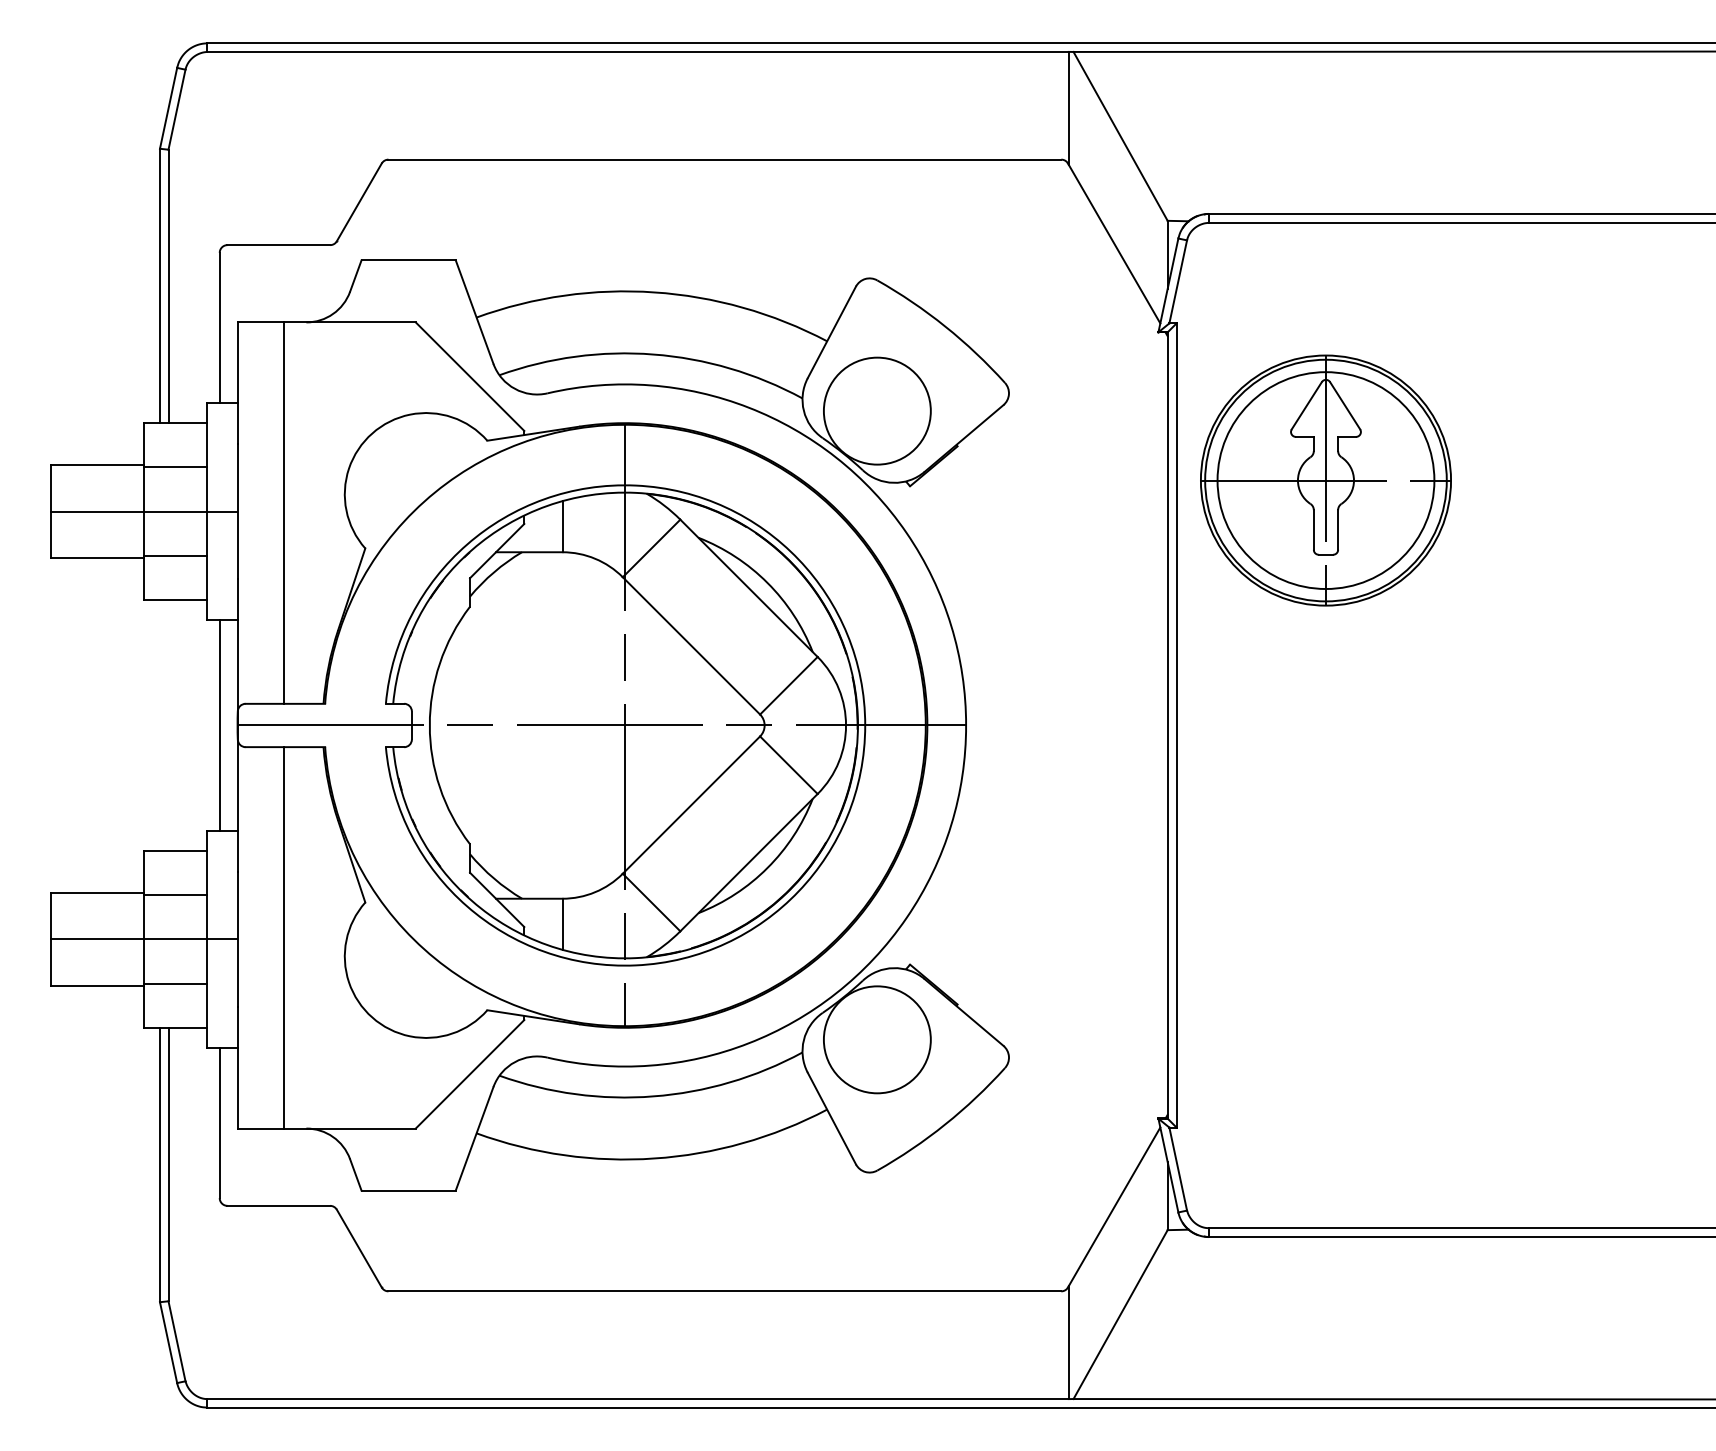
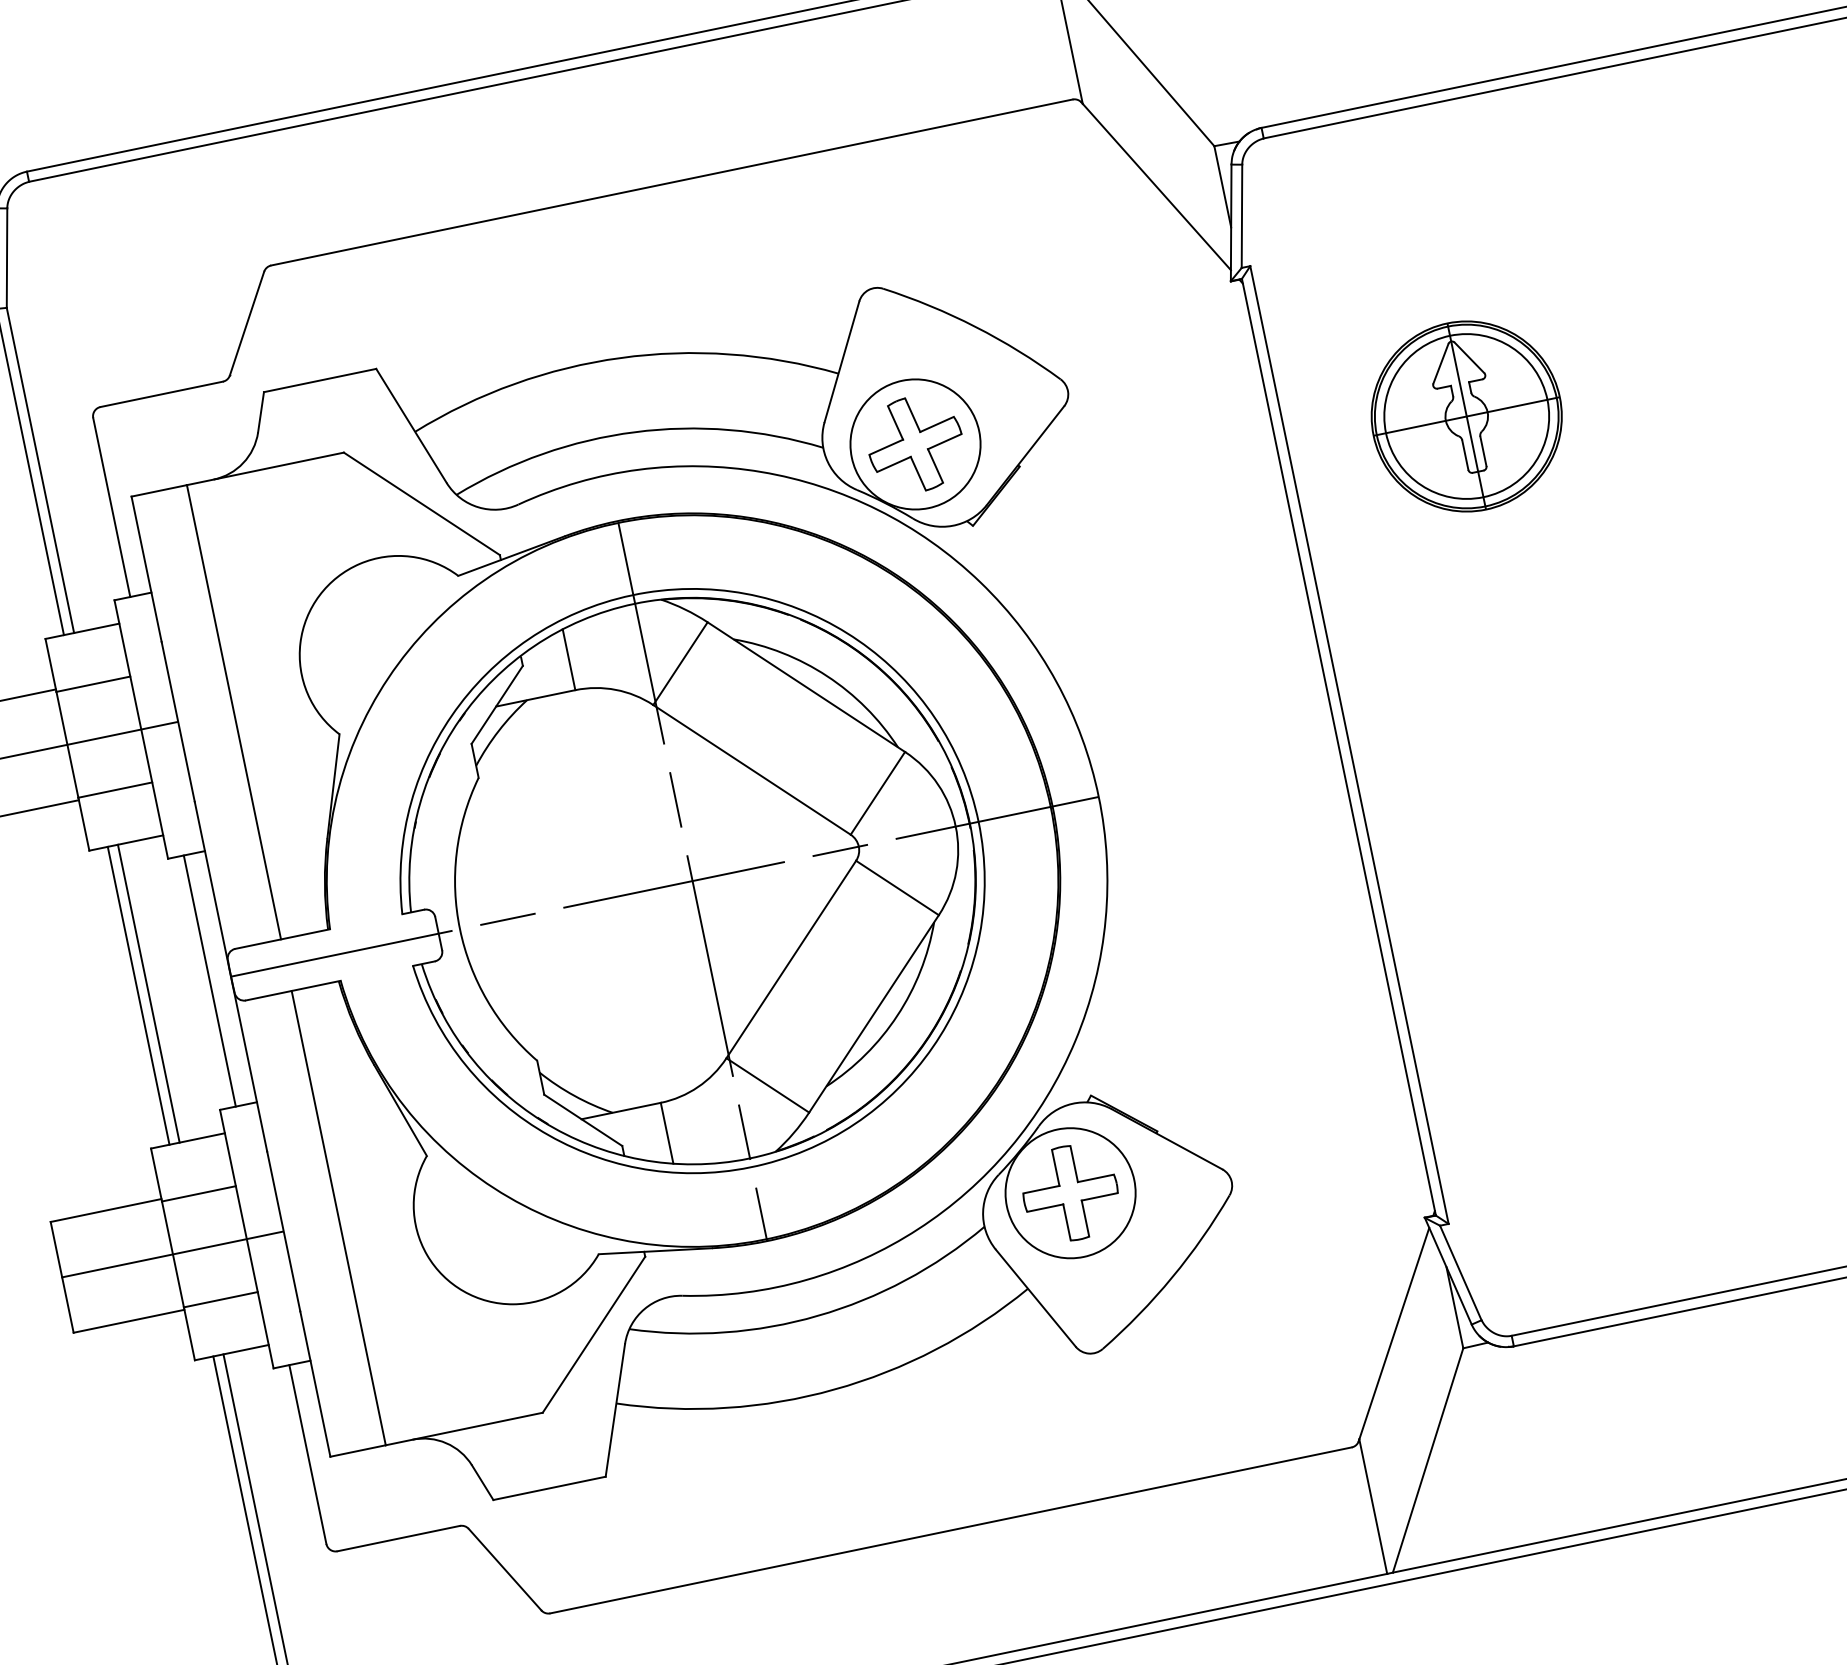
part: (877, 410) -> (915, 443), added
part: (1325, 480) -> (1466, 416), size x0.62
line: (159, 725) -> (138, 995), added
line: (168, 725) -> (148, 993), added
part: (876, 1039) -> (1069, 1193), added

